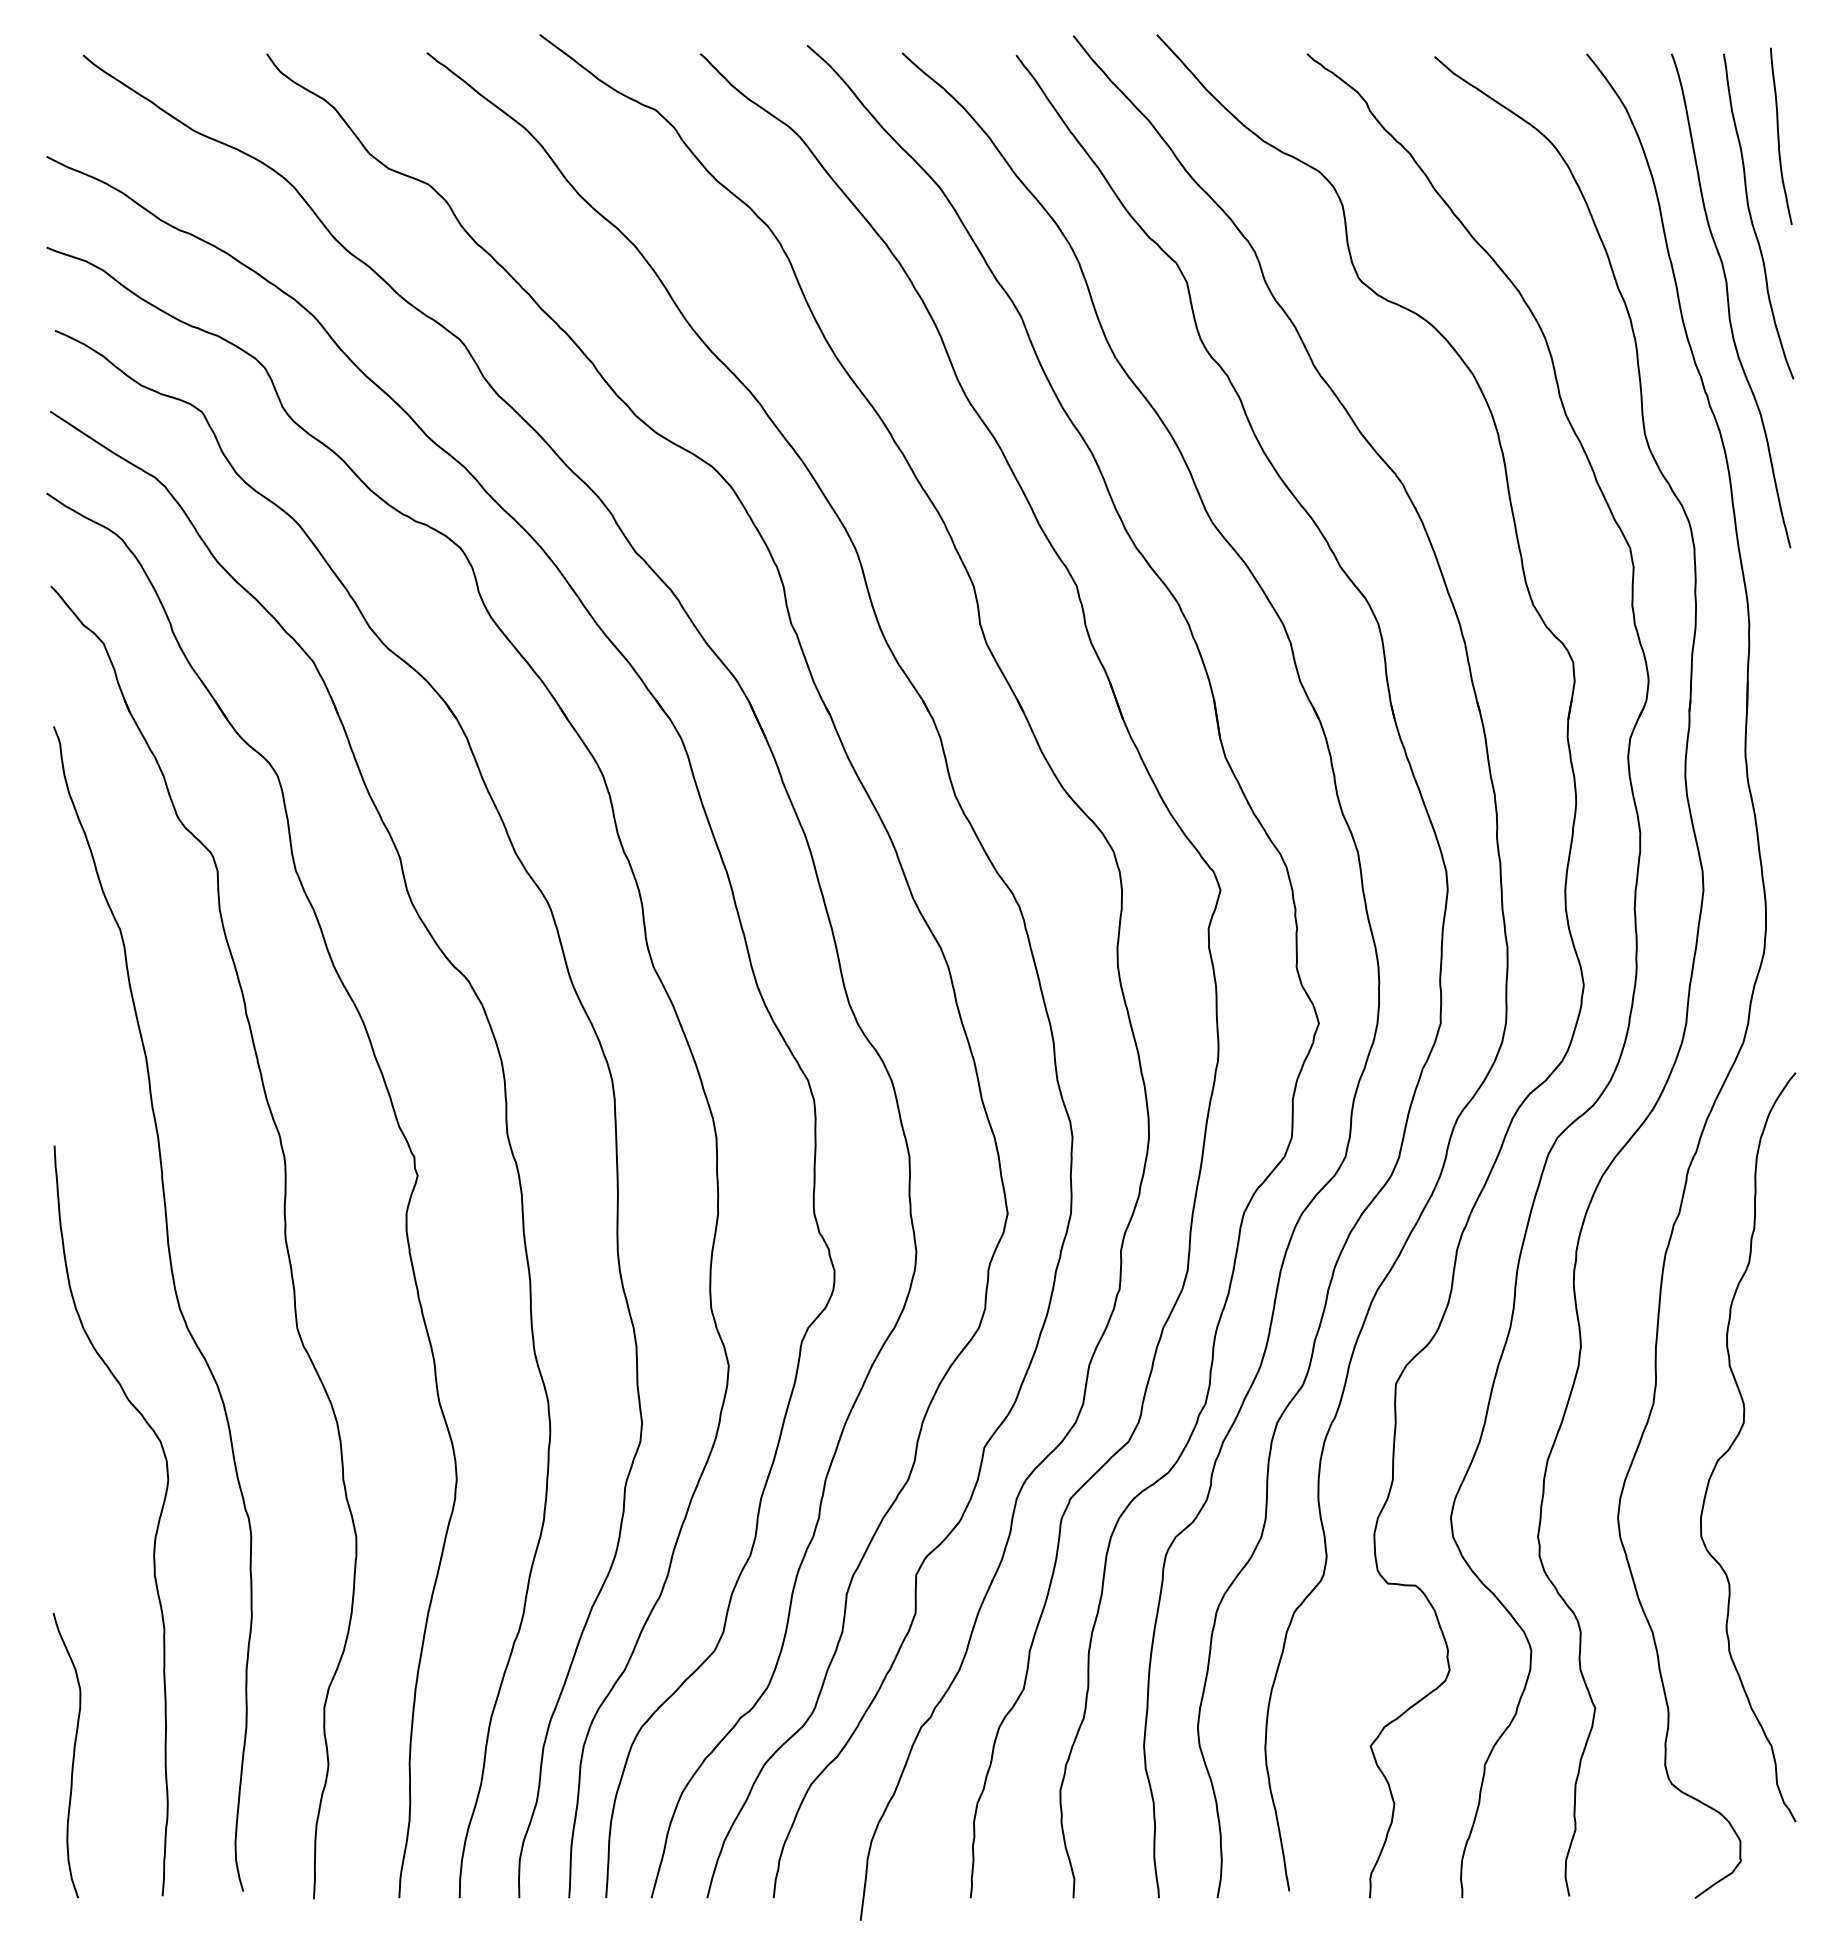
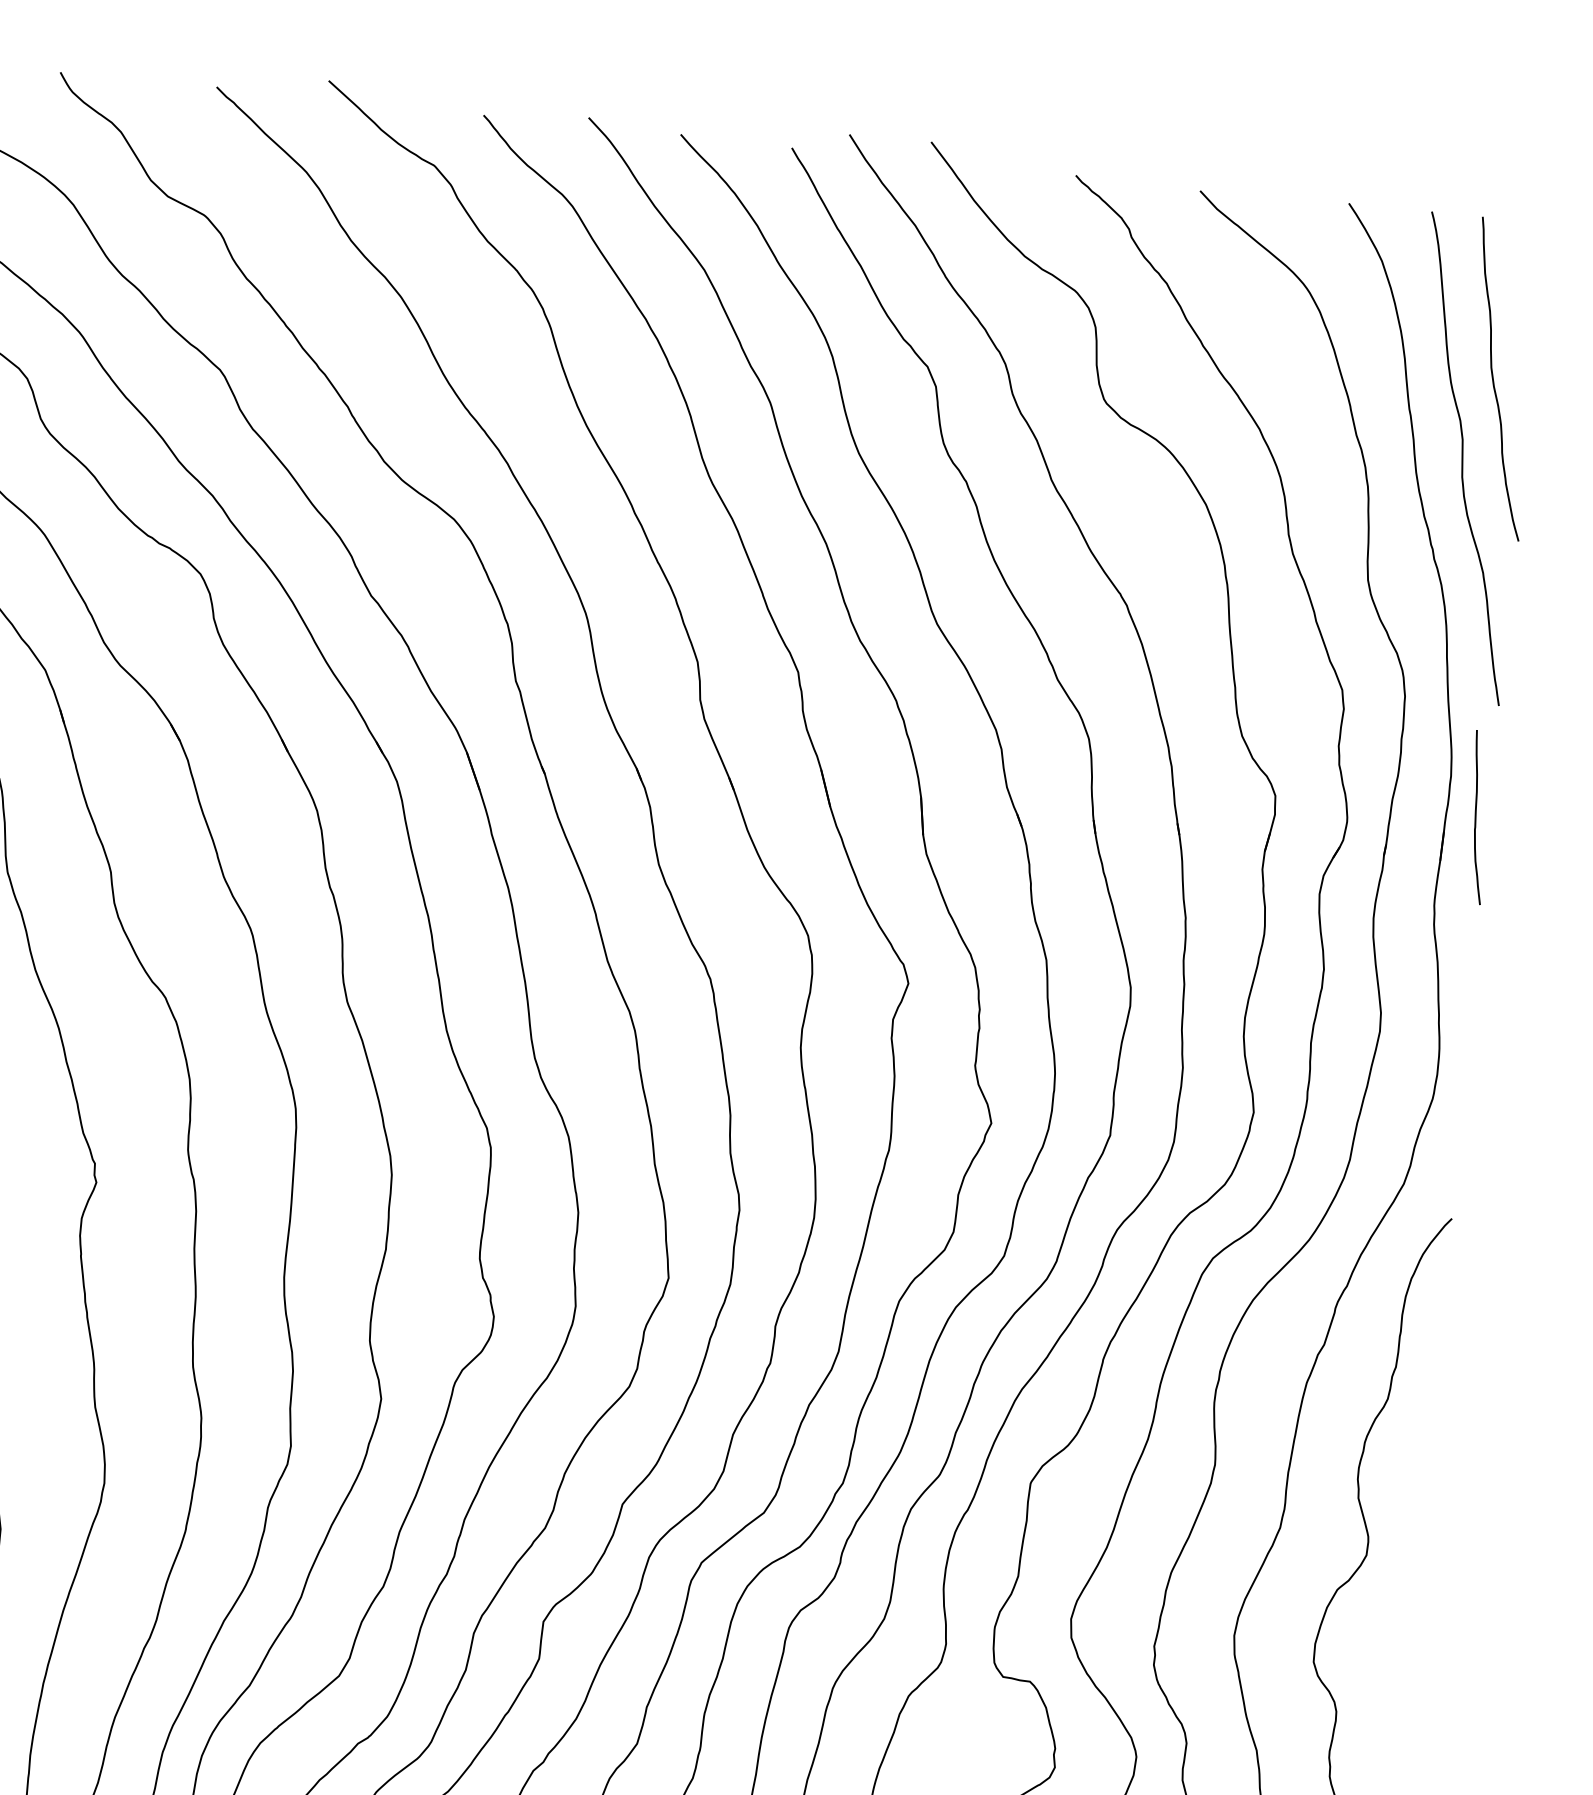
curve: (1779, 135) -> (1476, 816), moved

